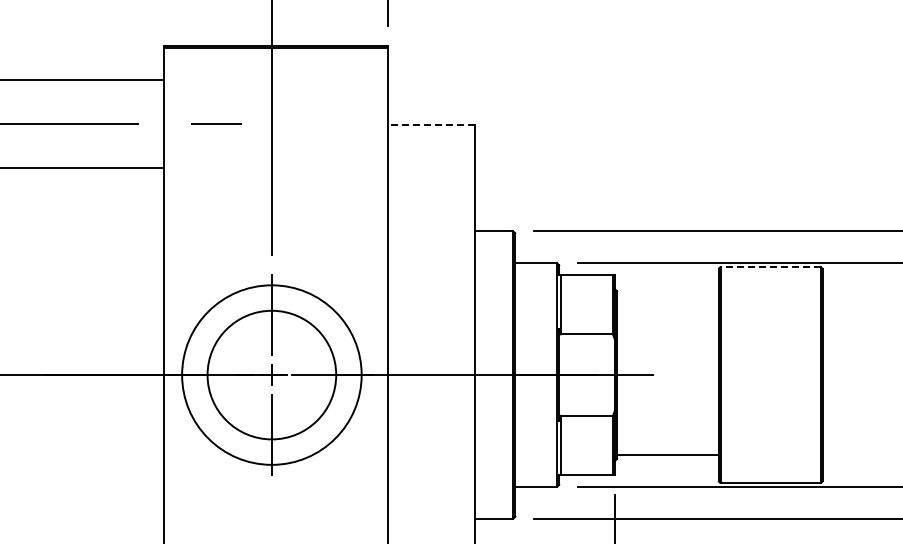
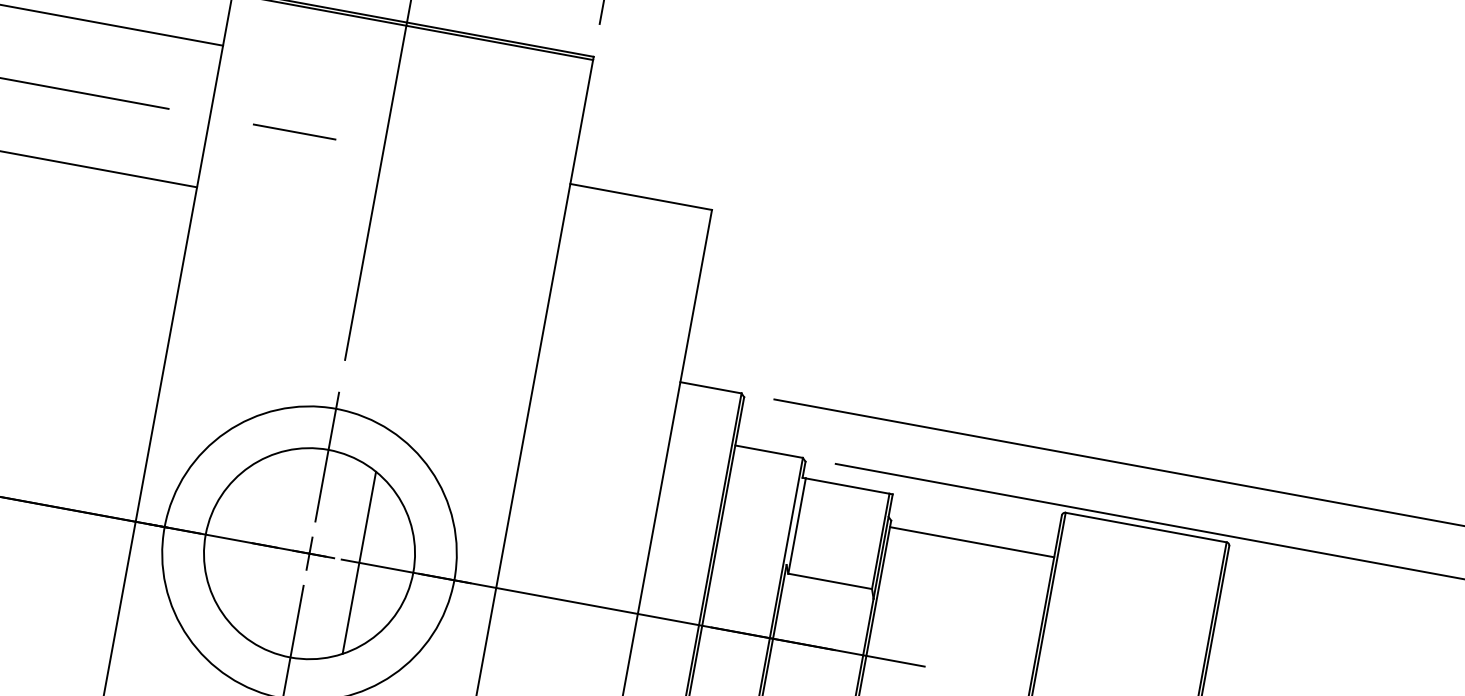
line: (431, 124) -> (641, 196), dashed -> solid
line: (770, 267) -> (1145, 527), dashed -> solid
line: (667, 295) -> (971, 542), added
line: (302, 374) -> (359, 561), added

